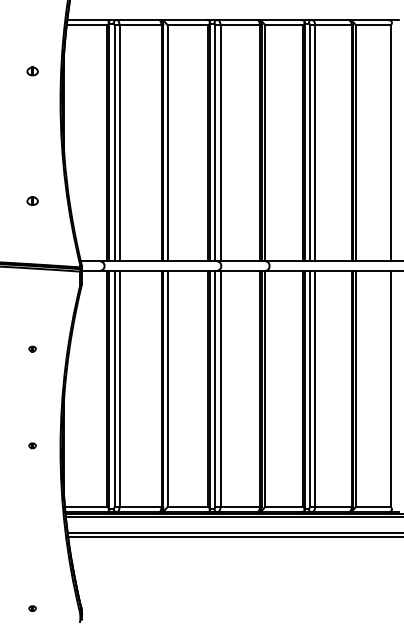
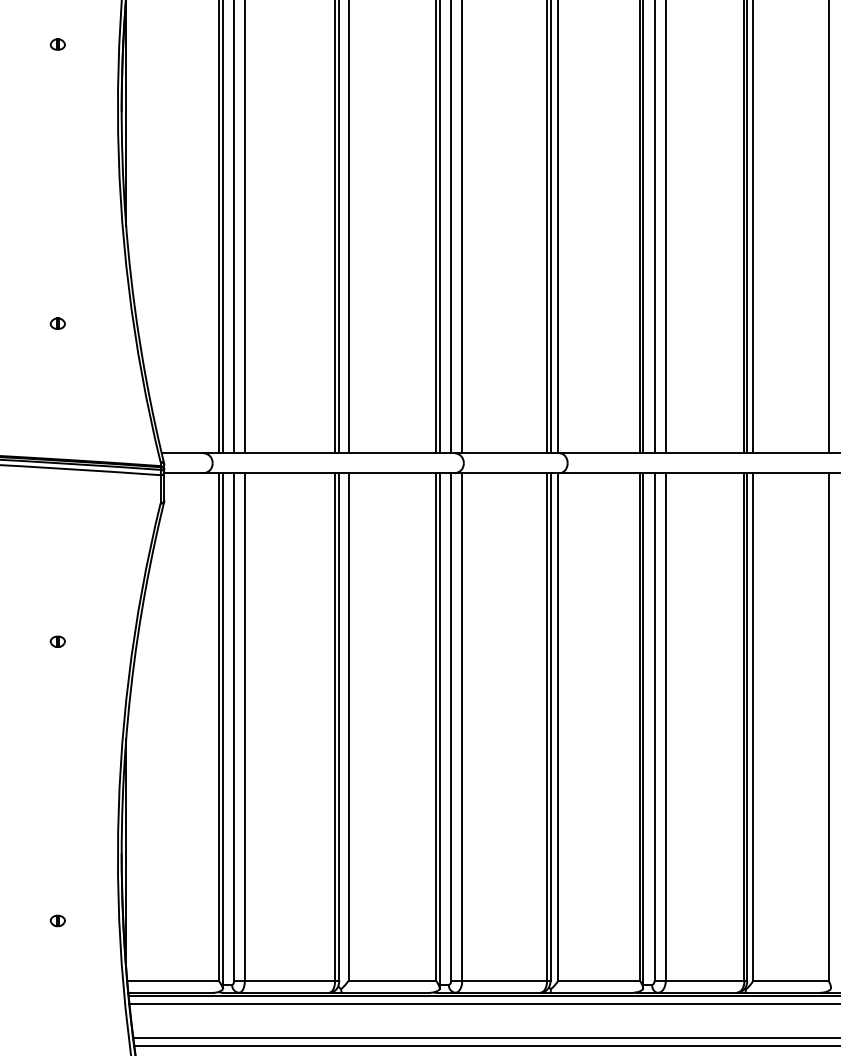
part: (32, 71) -> (57, 44), size x0.62
part: (32, 201) -> (57, 324), size x0.62
part: (32, 445) -> (57, 920), moved

